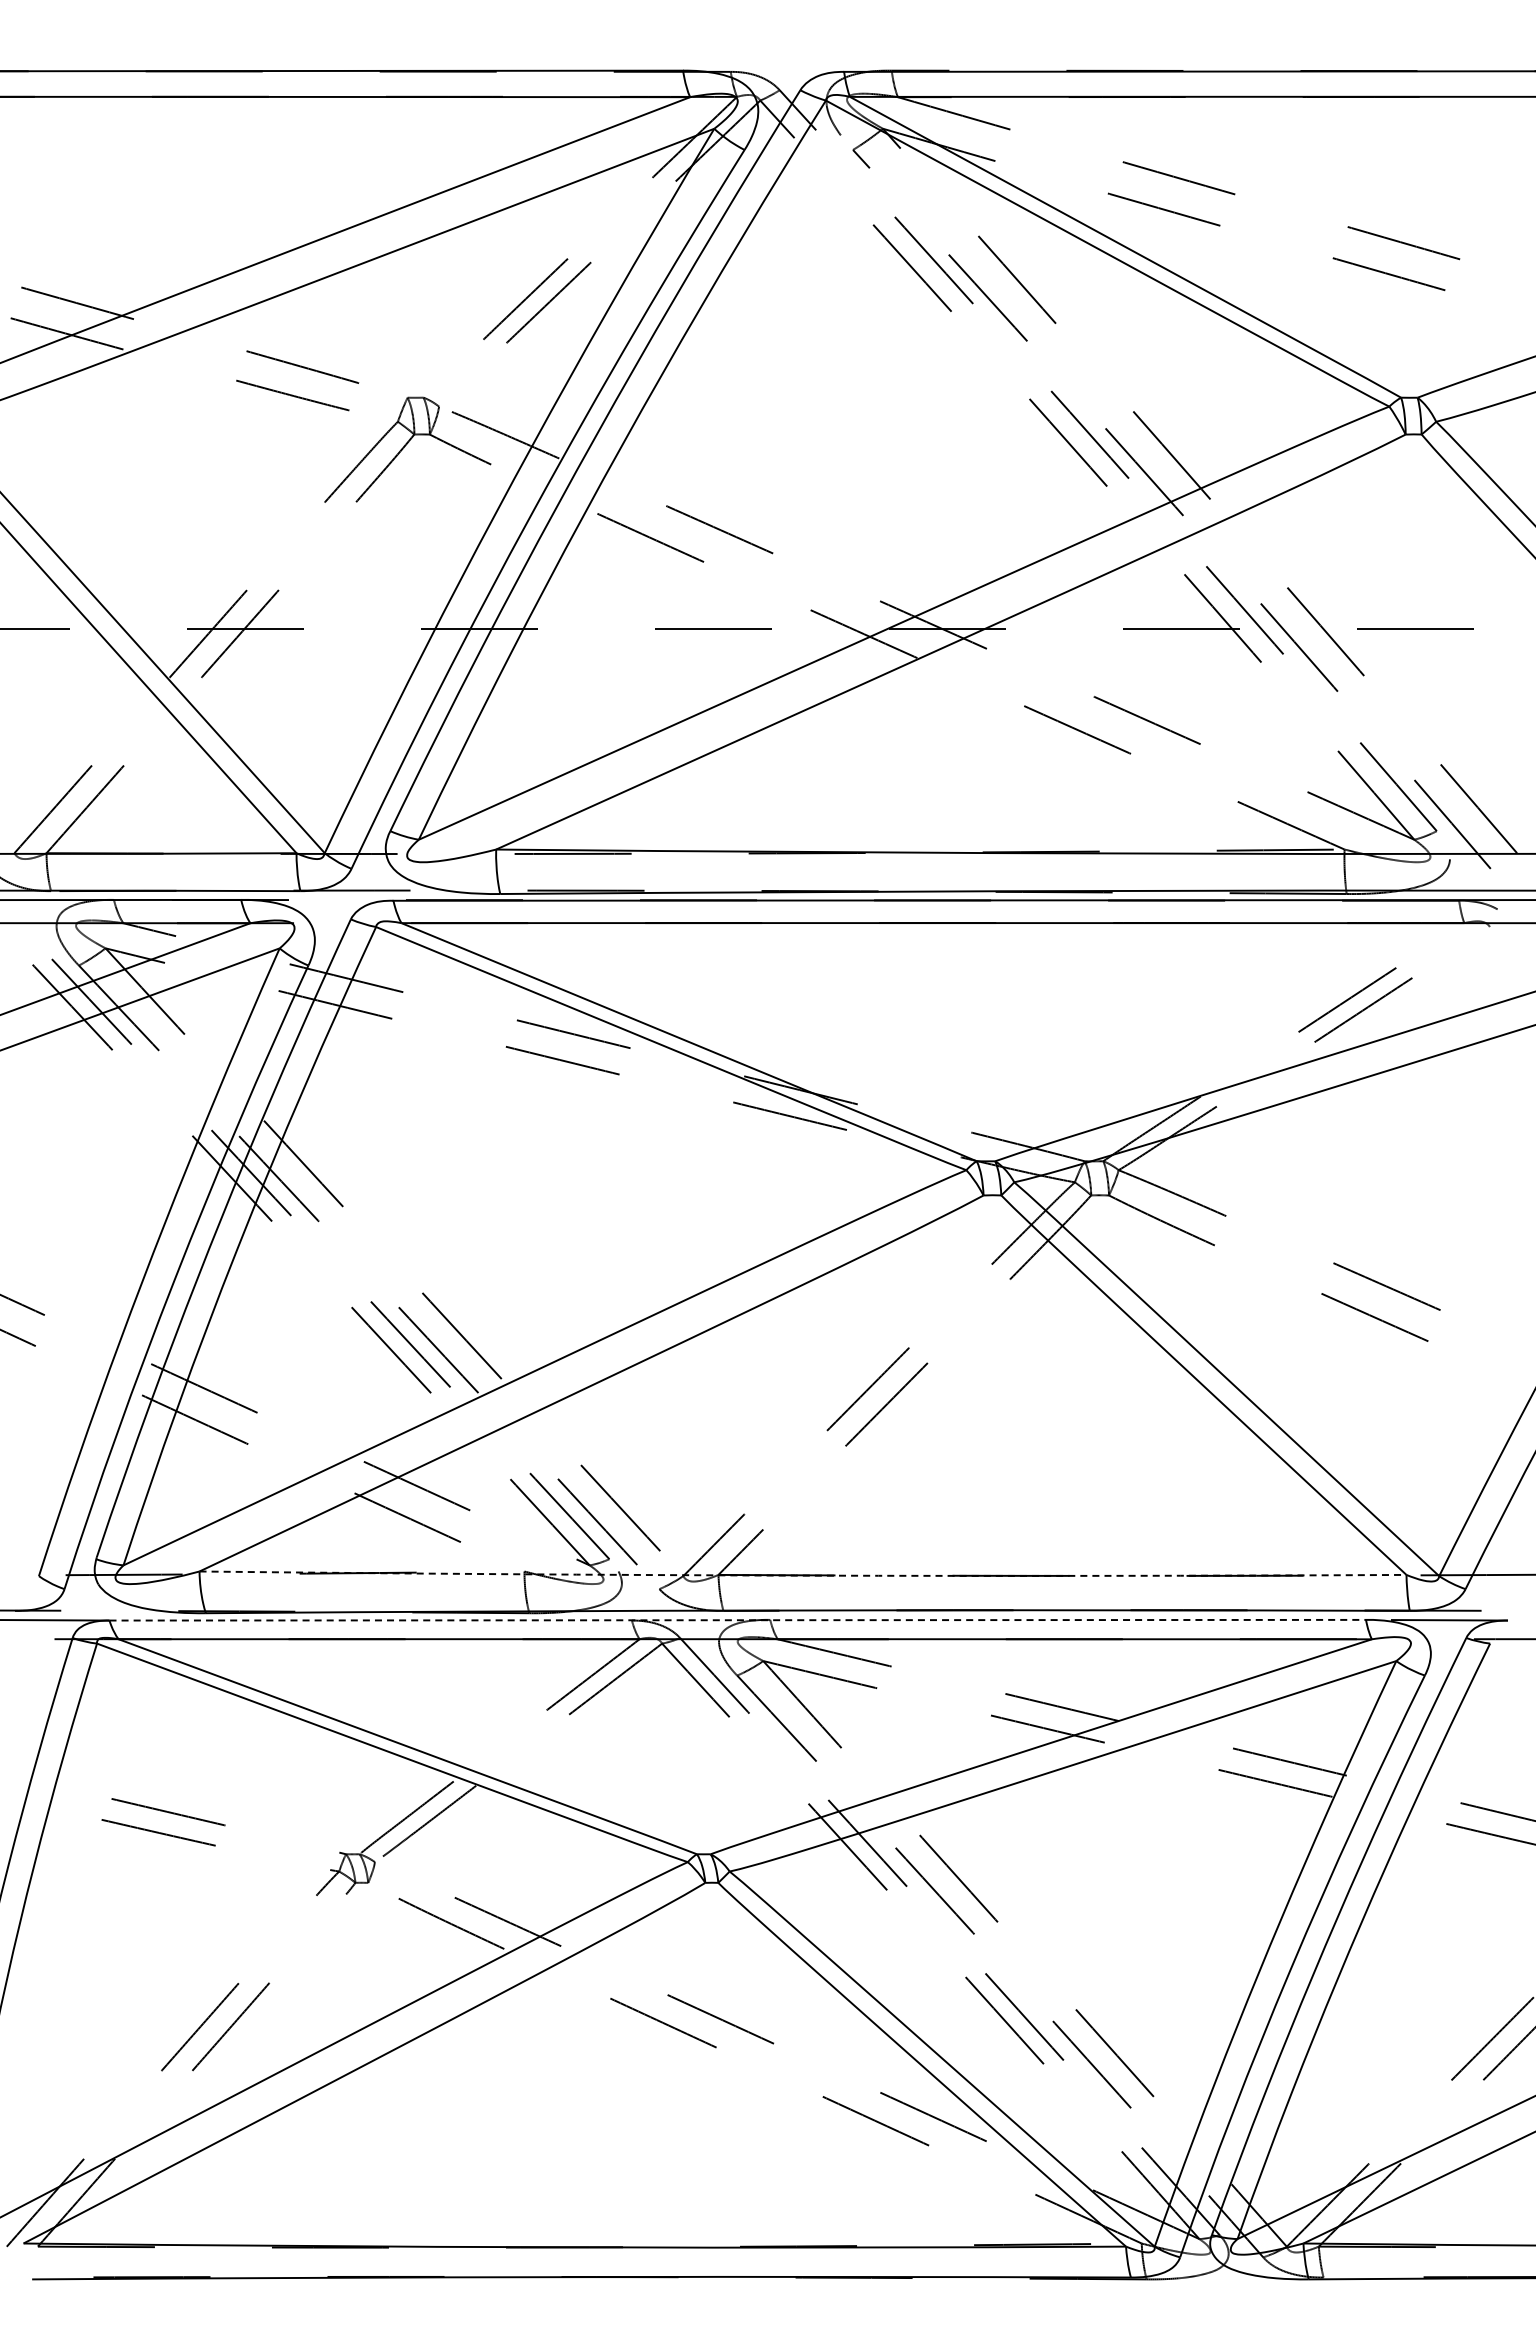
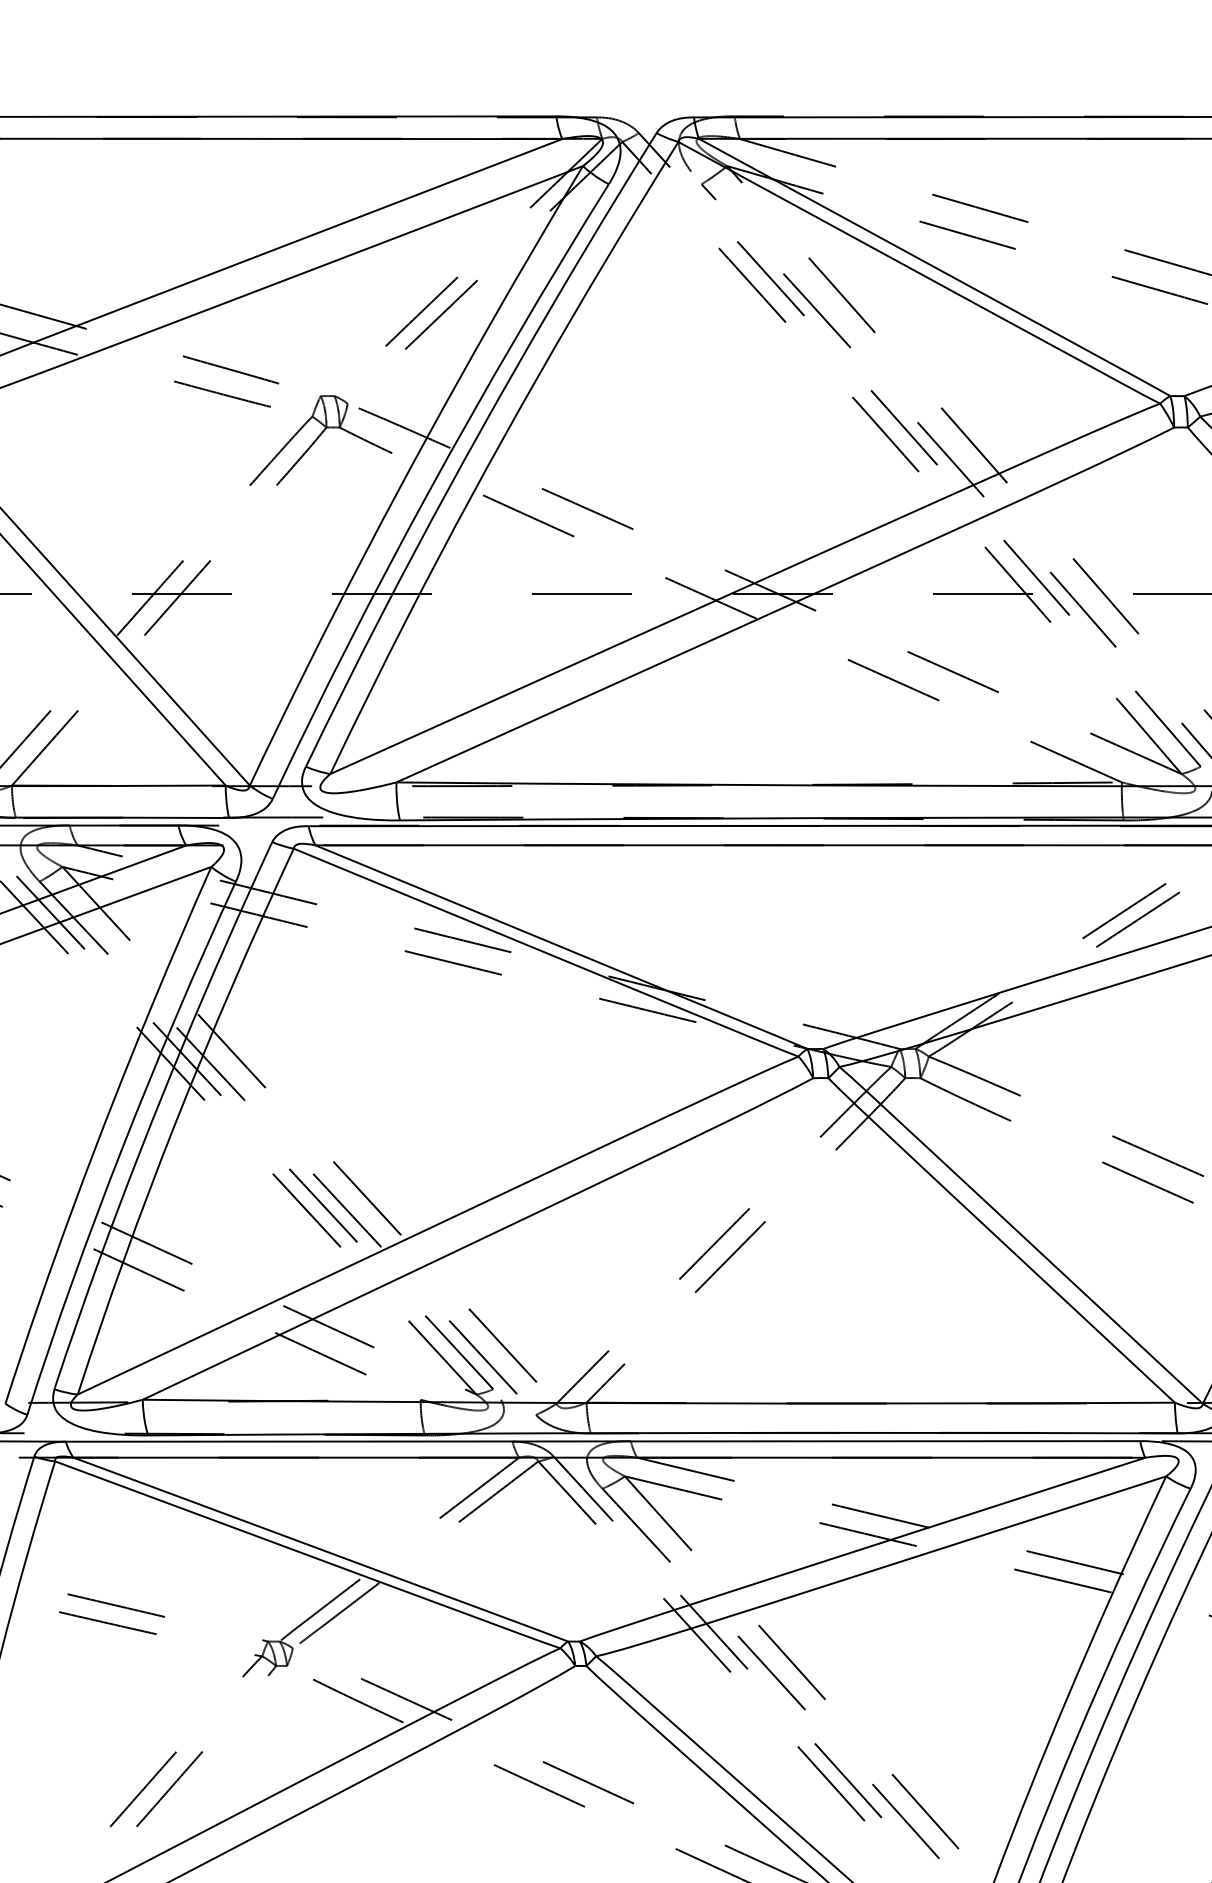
arc: (803, 1575) -> (659, 1403), dashed -> solid
line: (738, 1620) -> (603, 1441), dashed -> solid

